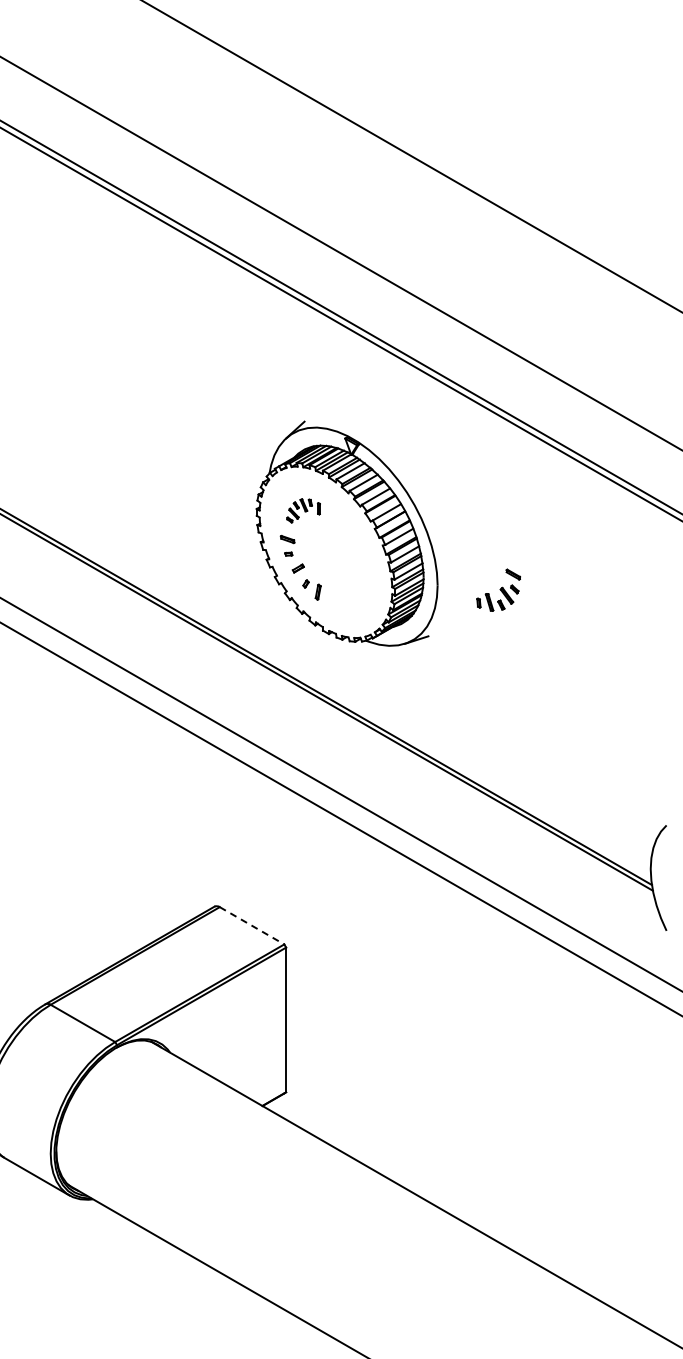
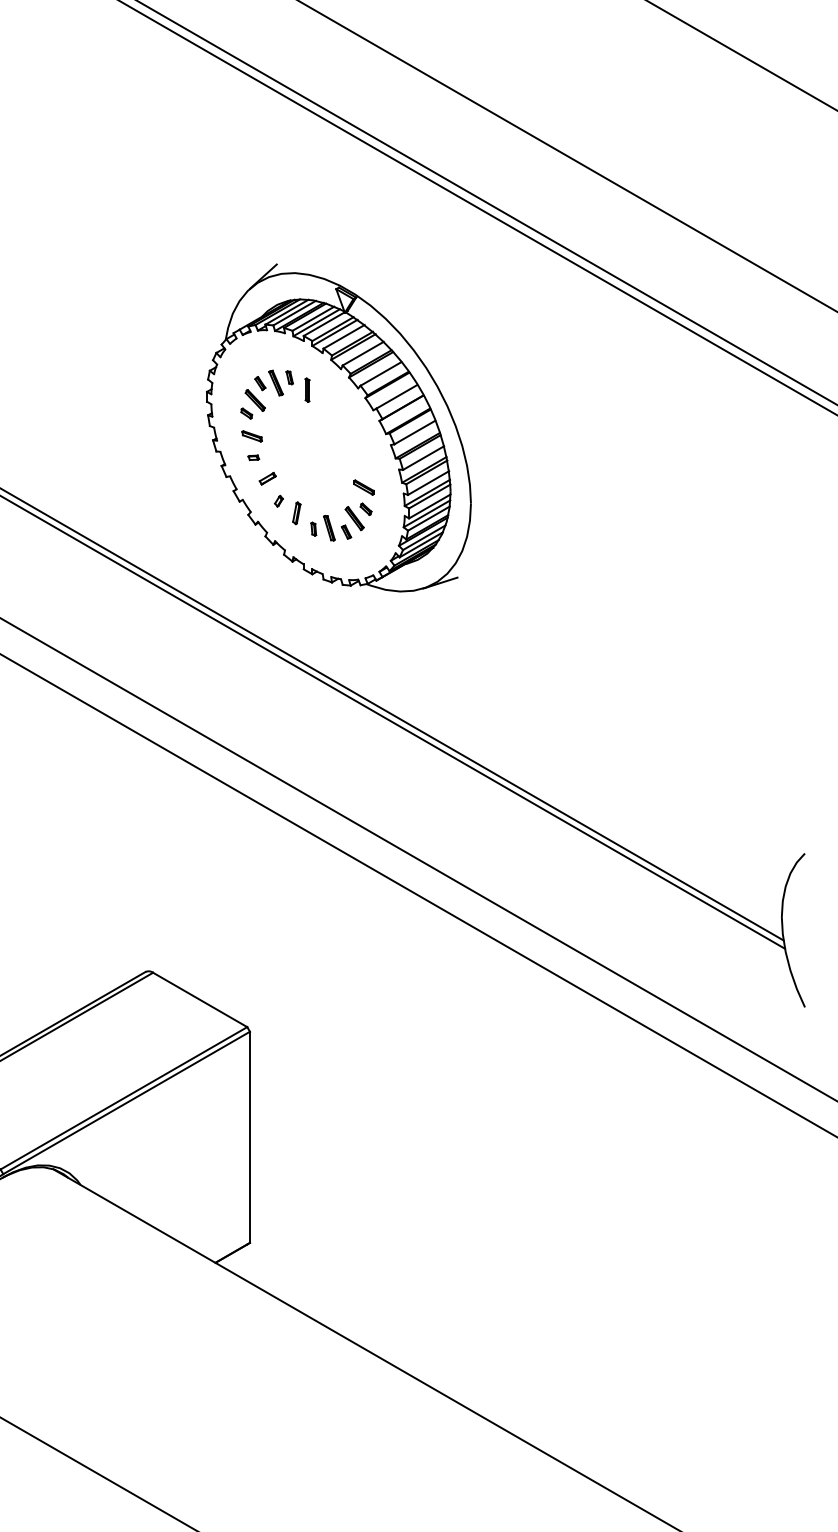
part: (303, 510) -> (275, 394), size x1.43
part: (498, 589) -> (342, 509), moved
line: (252, 926) -> (200, 1000), dashed -> solid

